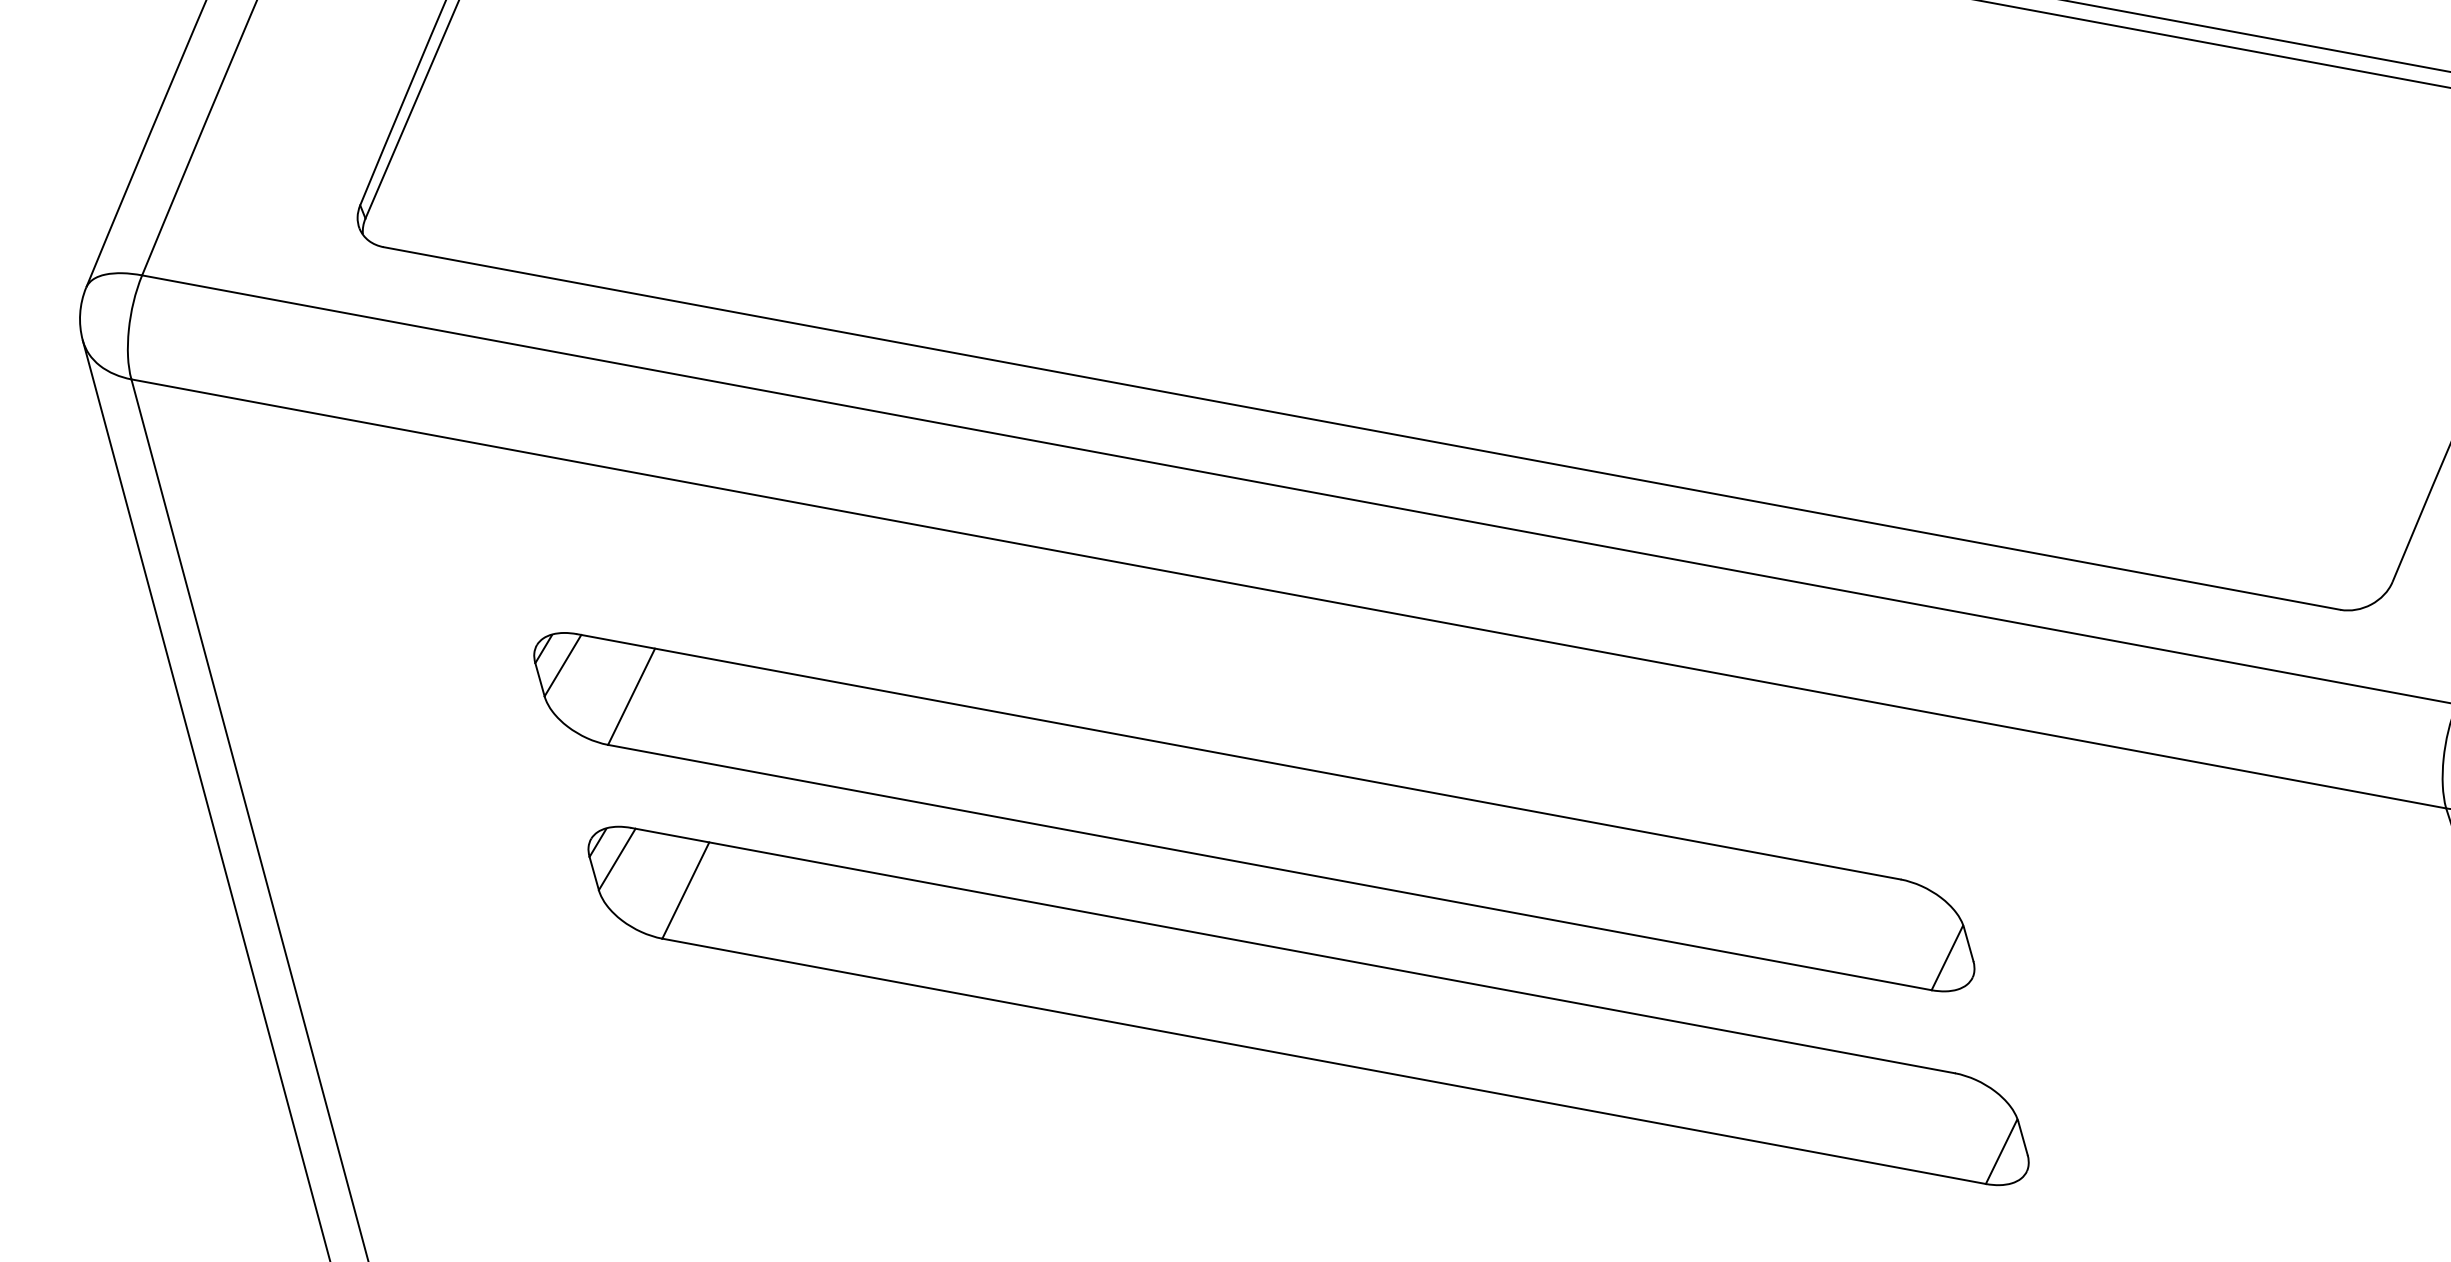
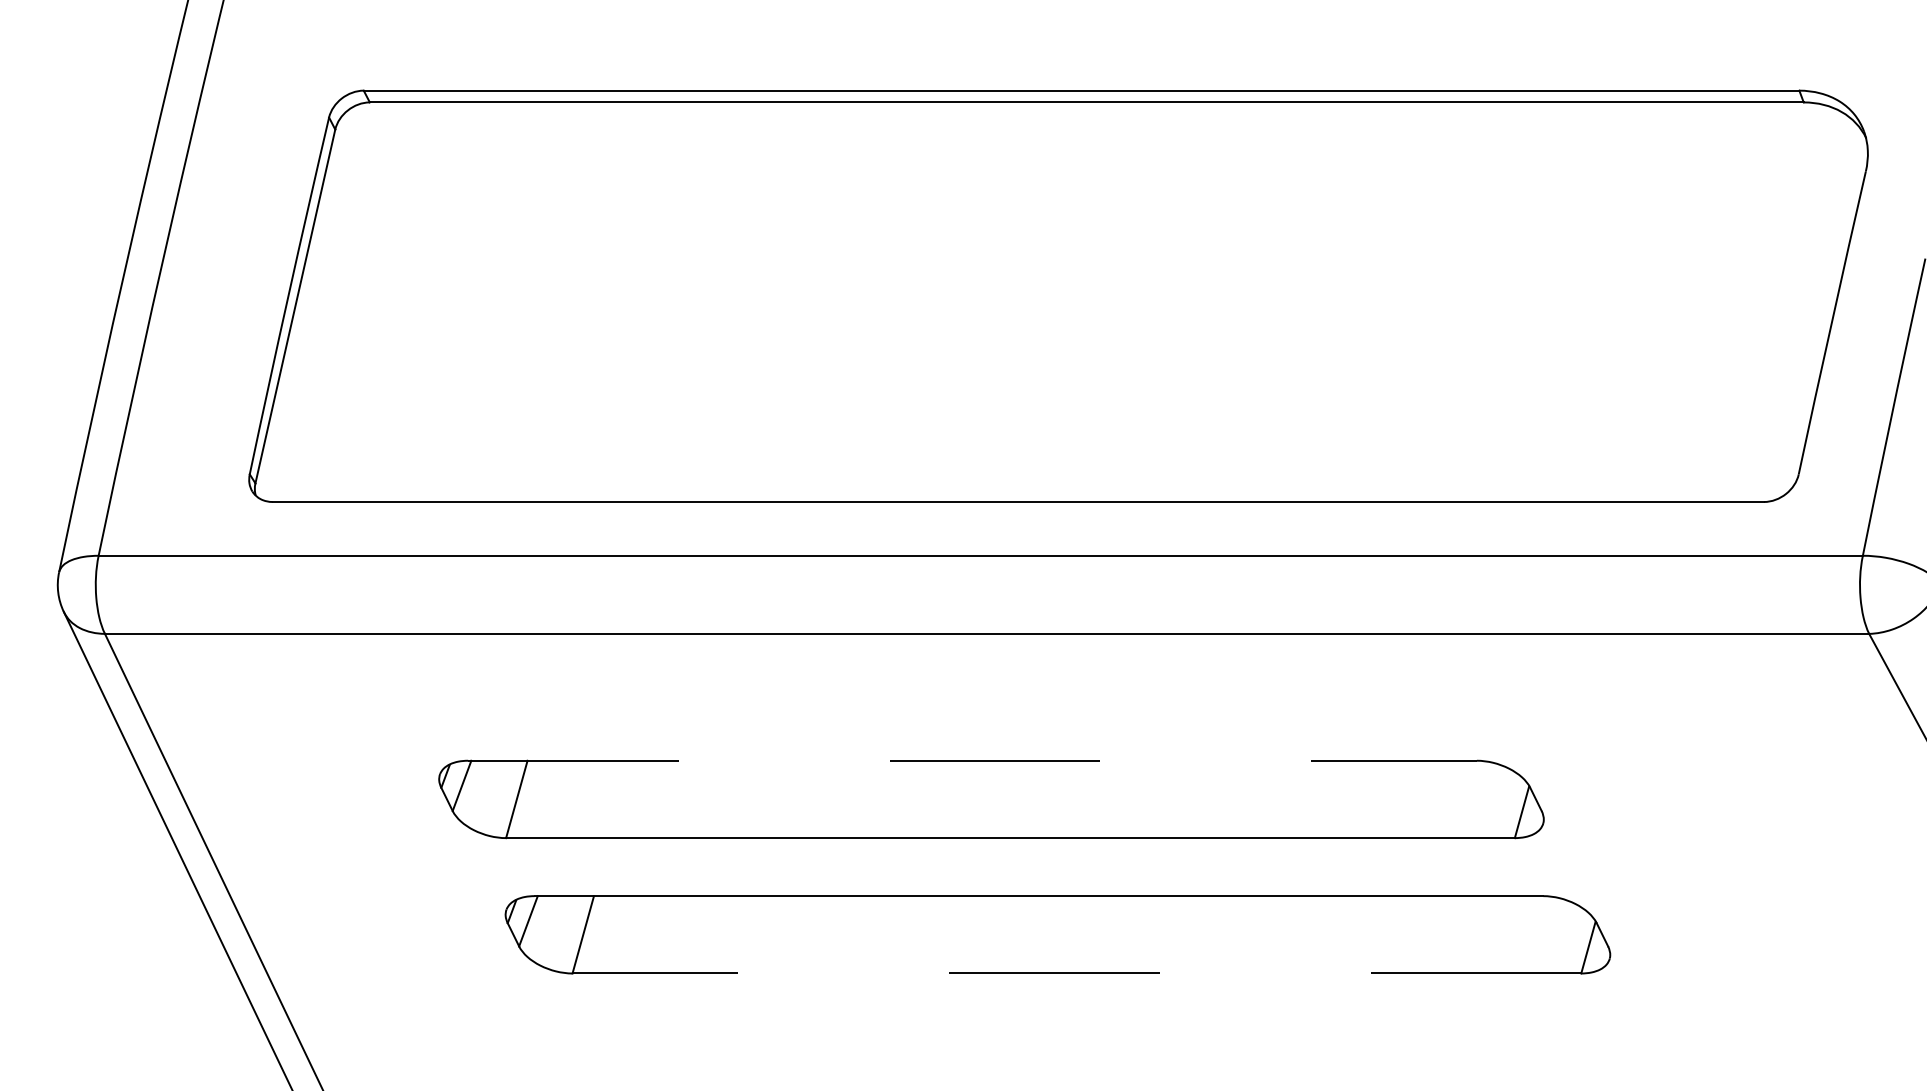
line: (1240, 756) -> (973, 760), solid -> dashed
line: (1323, 1061) -> (1076, 973), solid -> dashed

